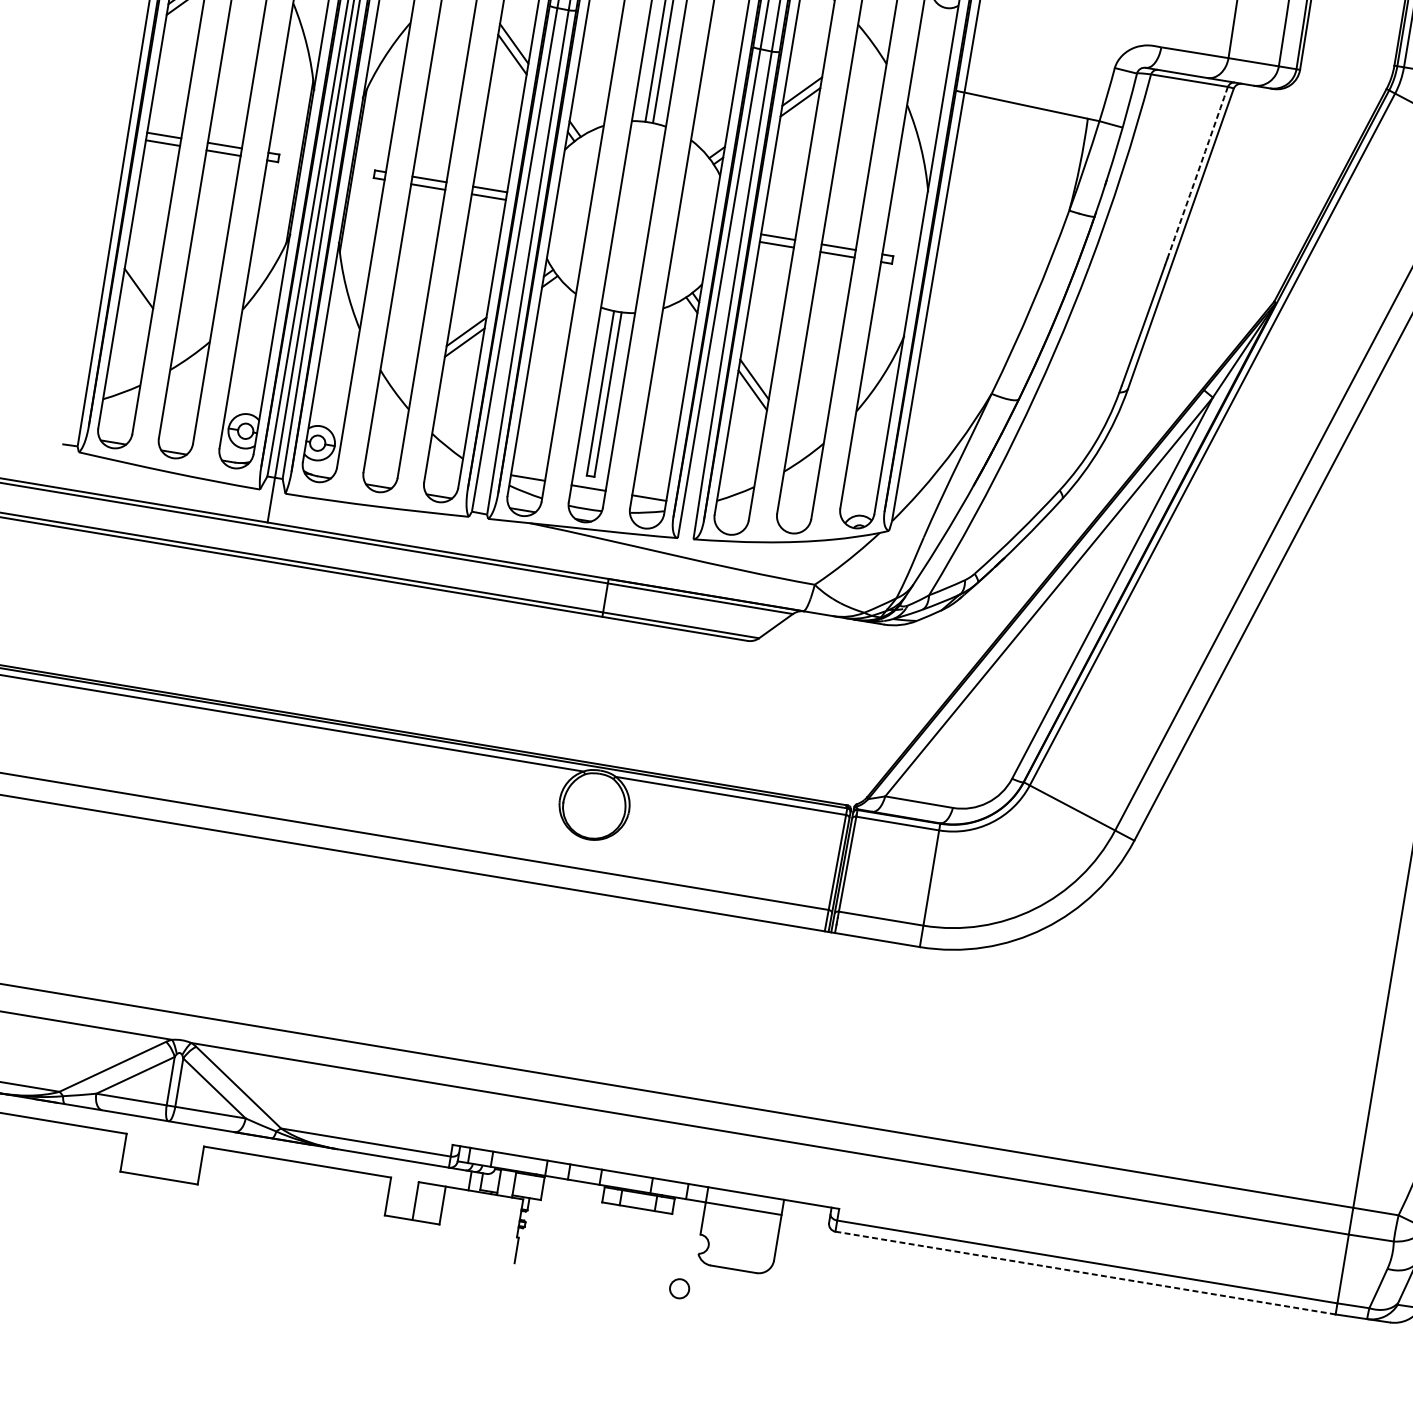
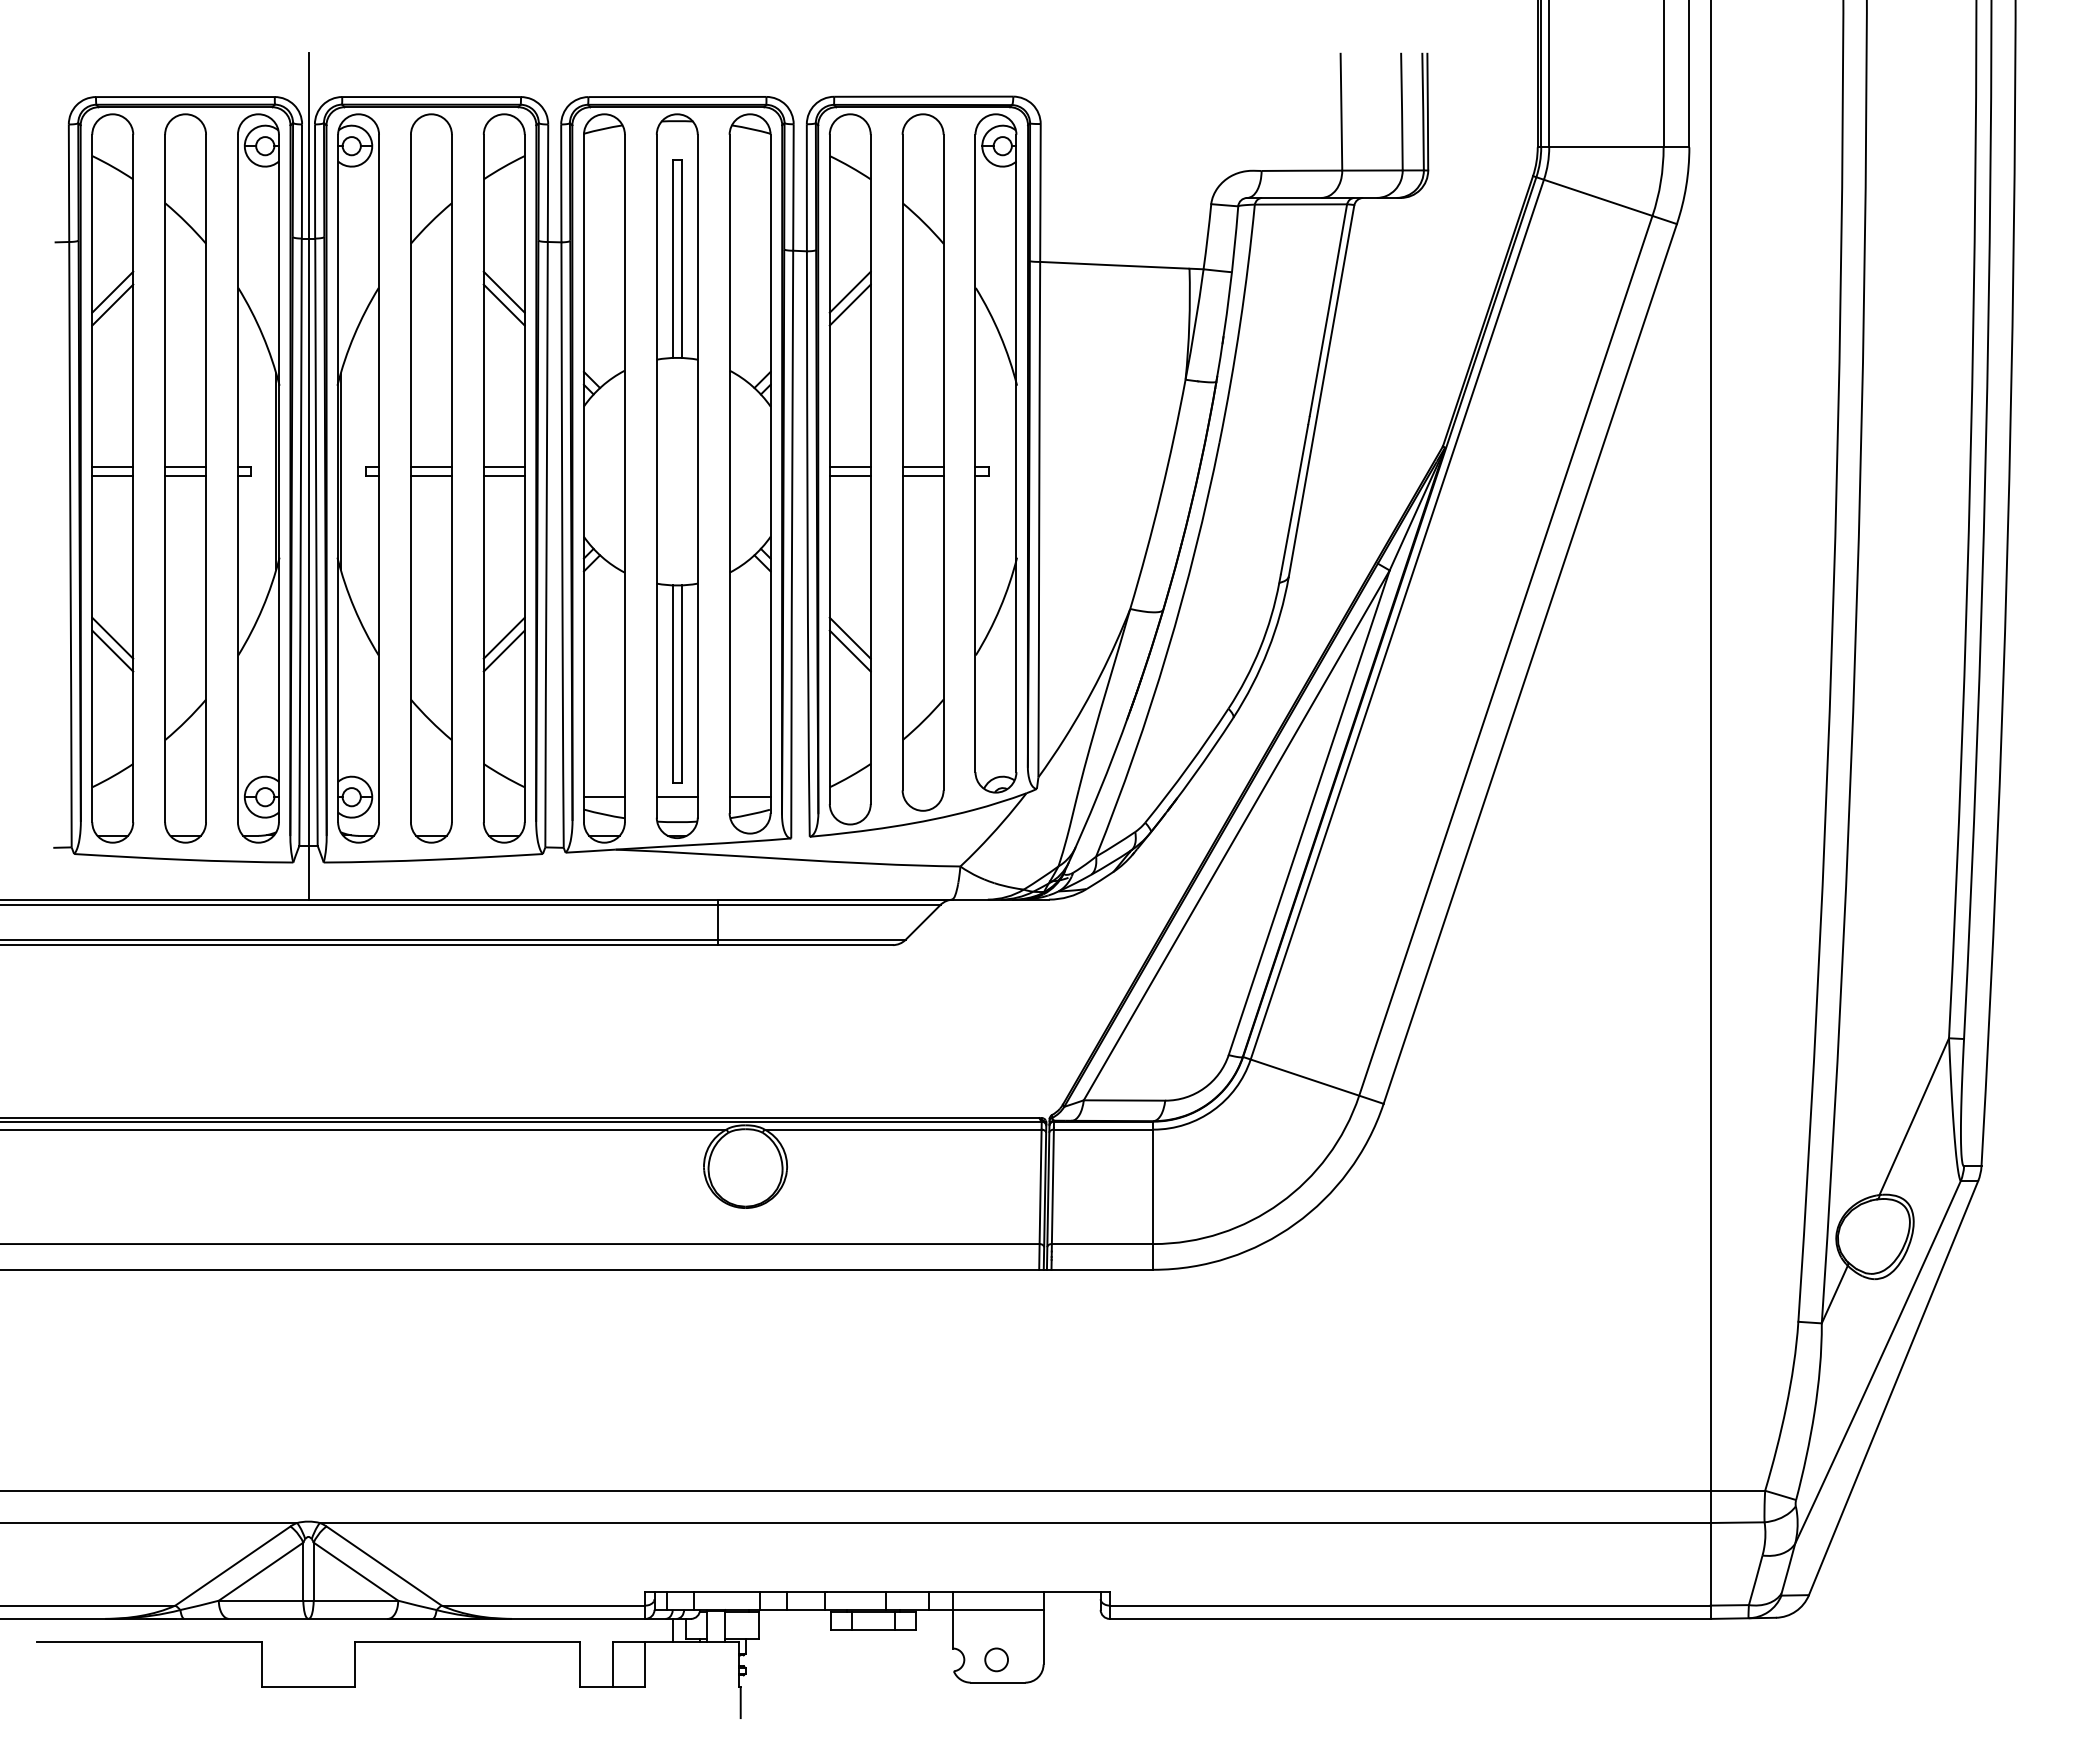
arc: (1197, 172) -> (1328, 310), dashed -> solid
line: (140, 277) -> (112, 637), added
line: (1085, 1272) -> (1410, 1618), dashed -> solid
circle: (679, 1288) -> (996, 1659), moved

